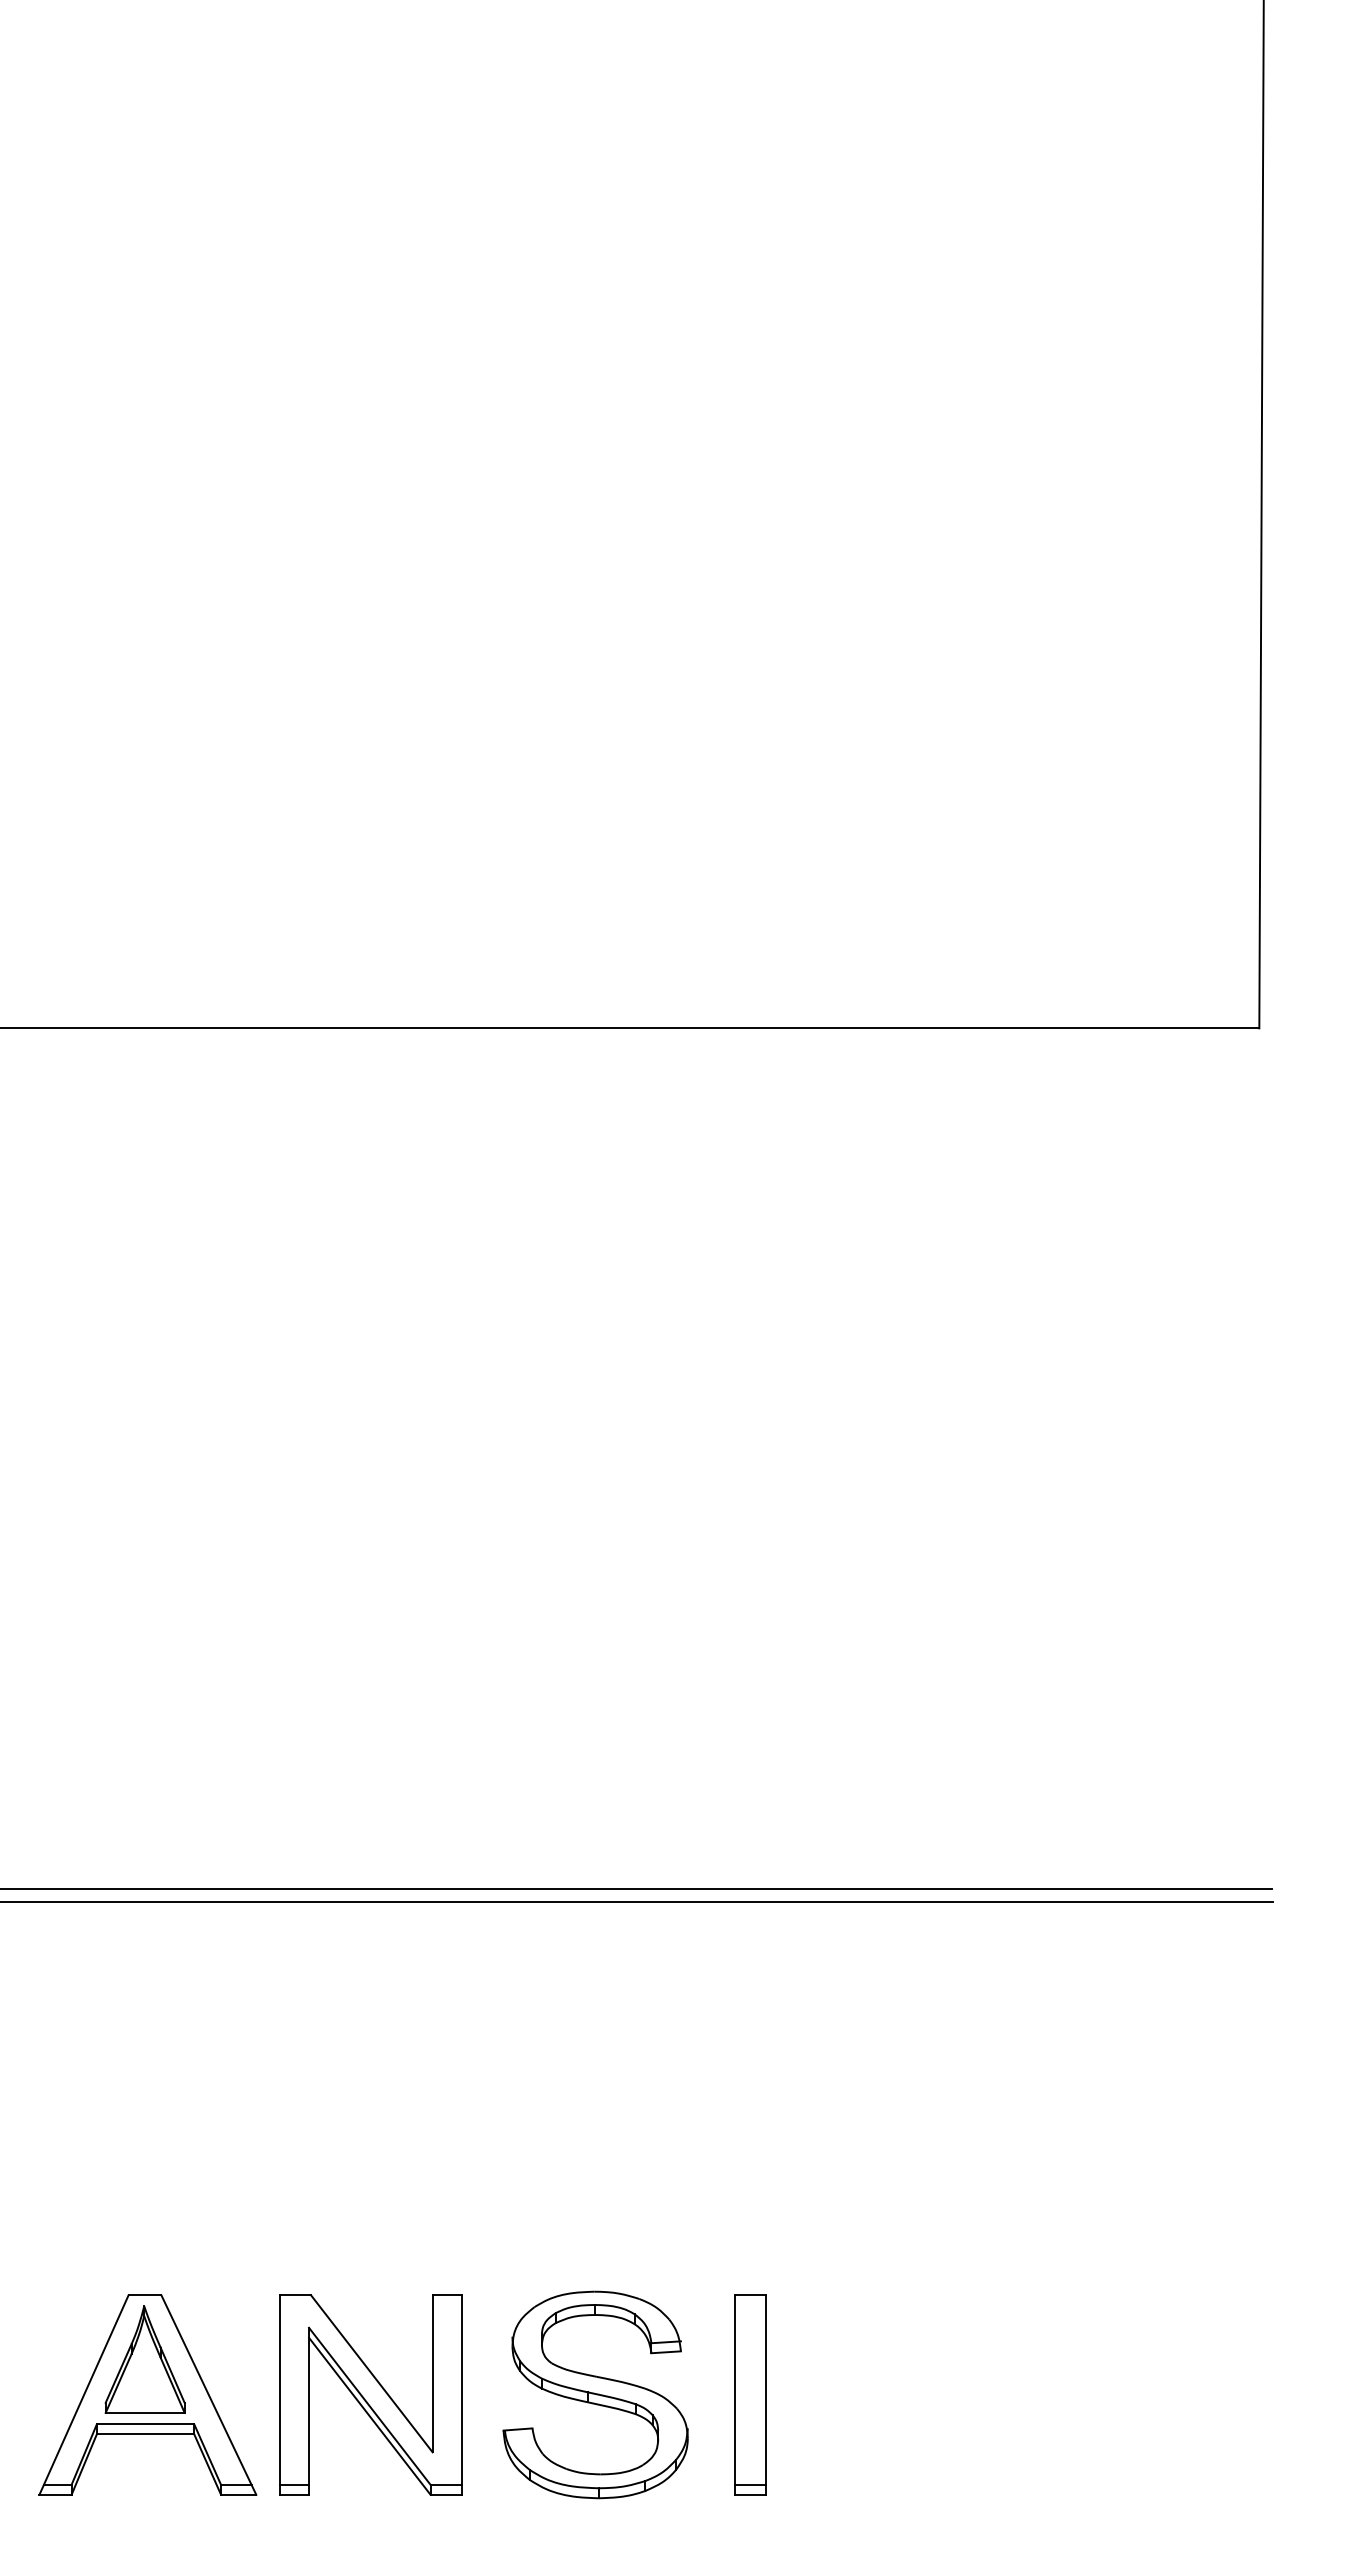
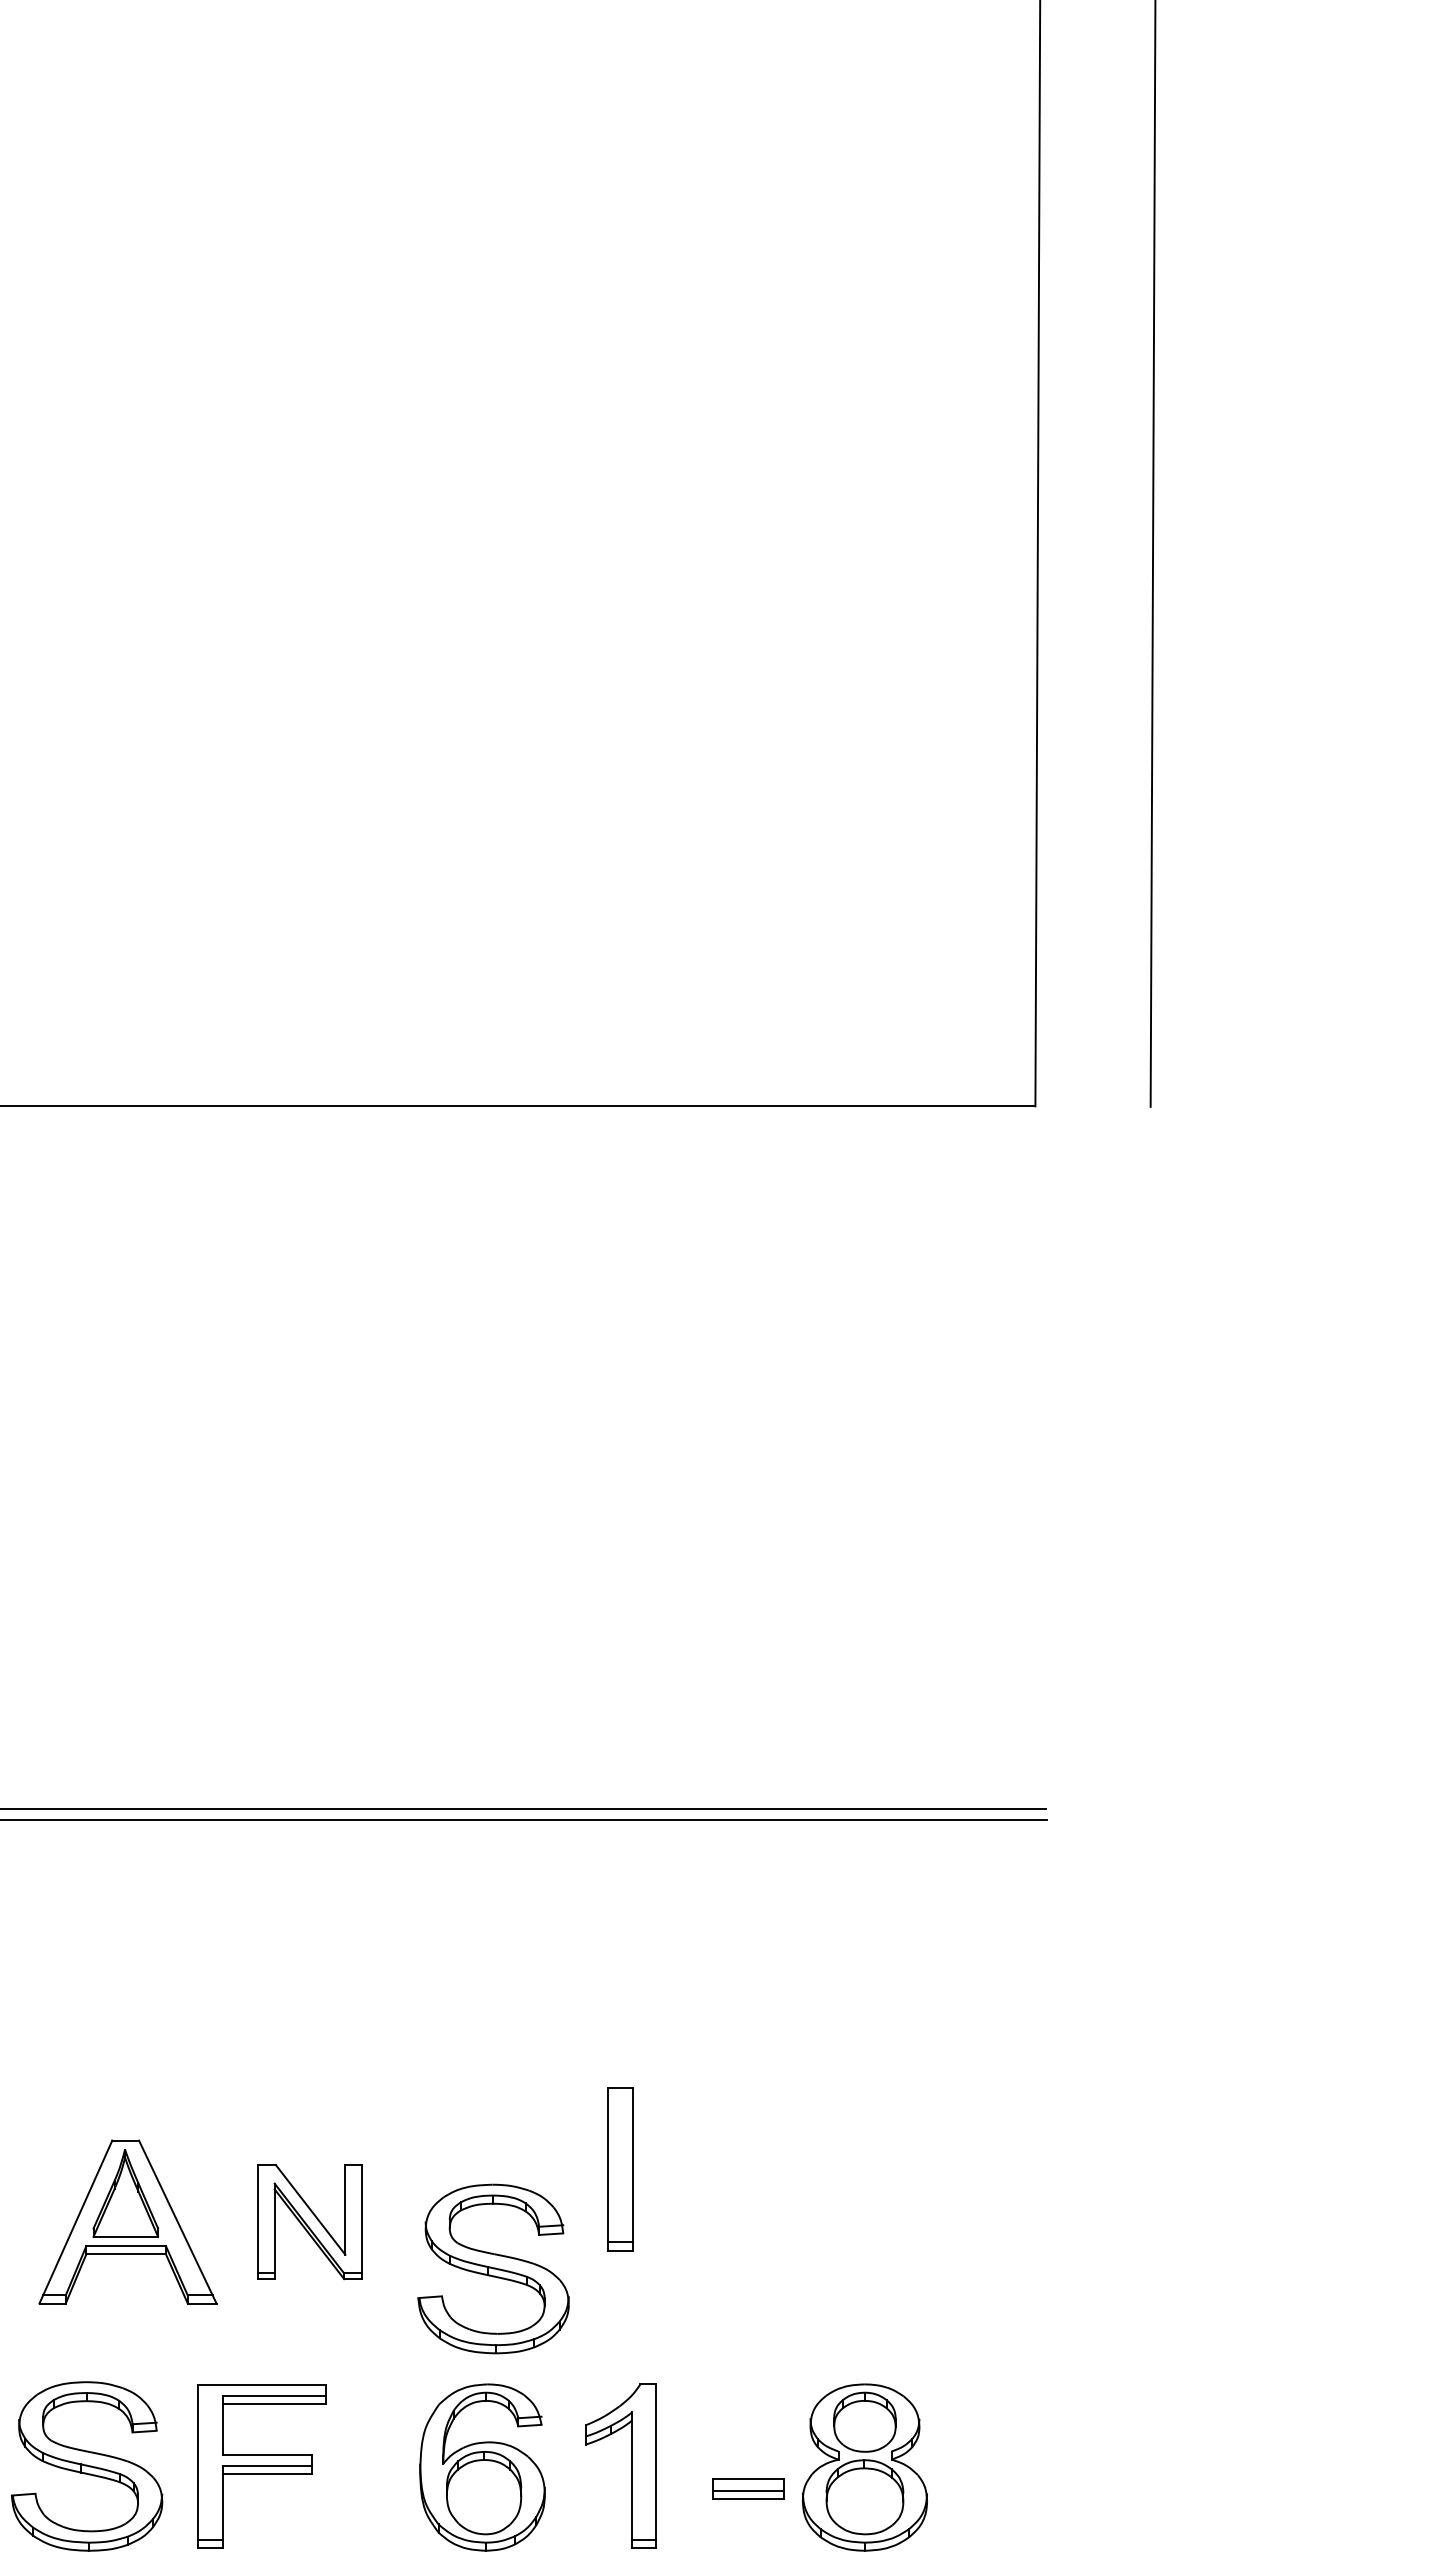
part: (370, 2394) -> (309, 2221), size x0.7
part: (595, 2394) -> (493, 2268), moved
part: (751, 2395) -> (620, 2169), moved

